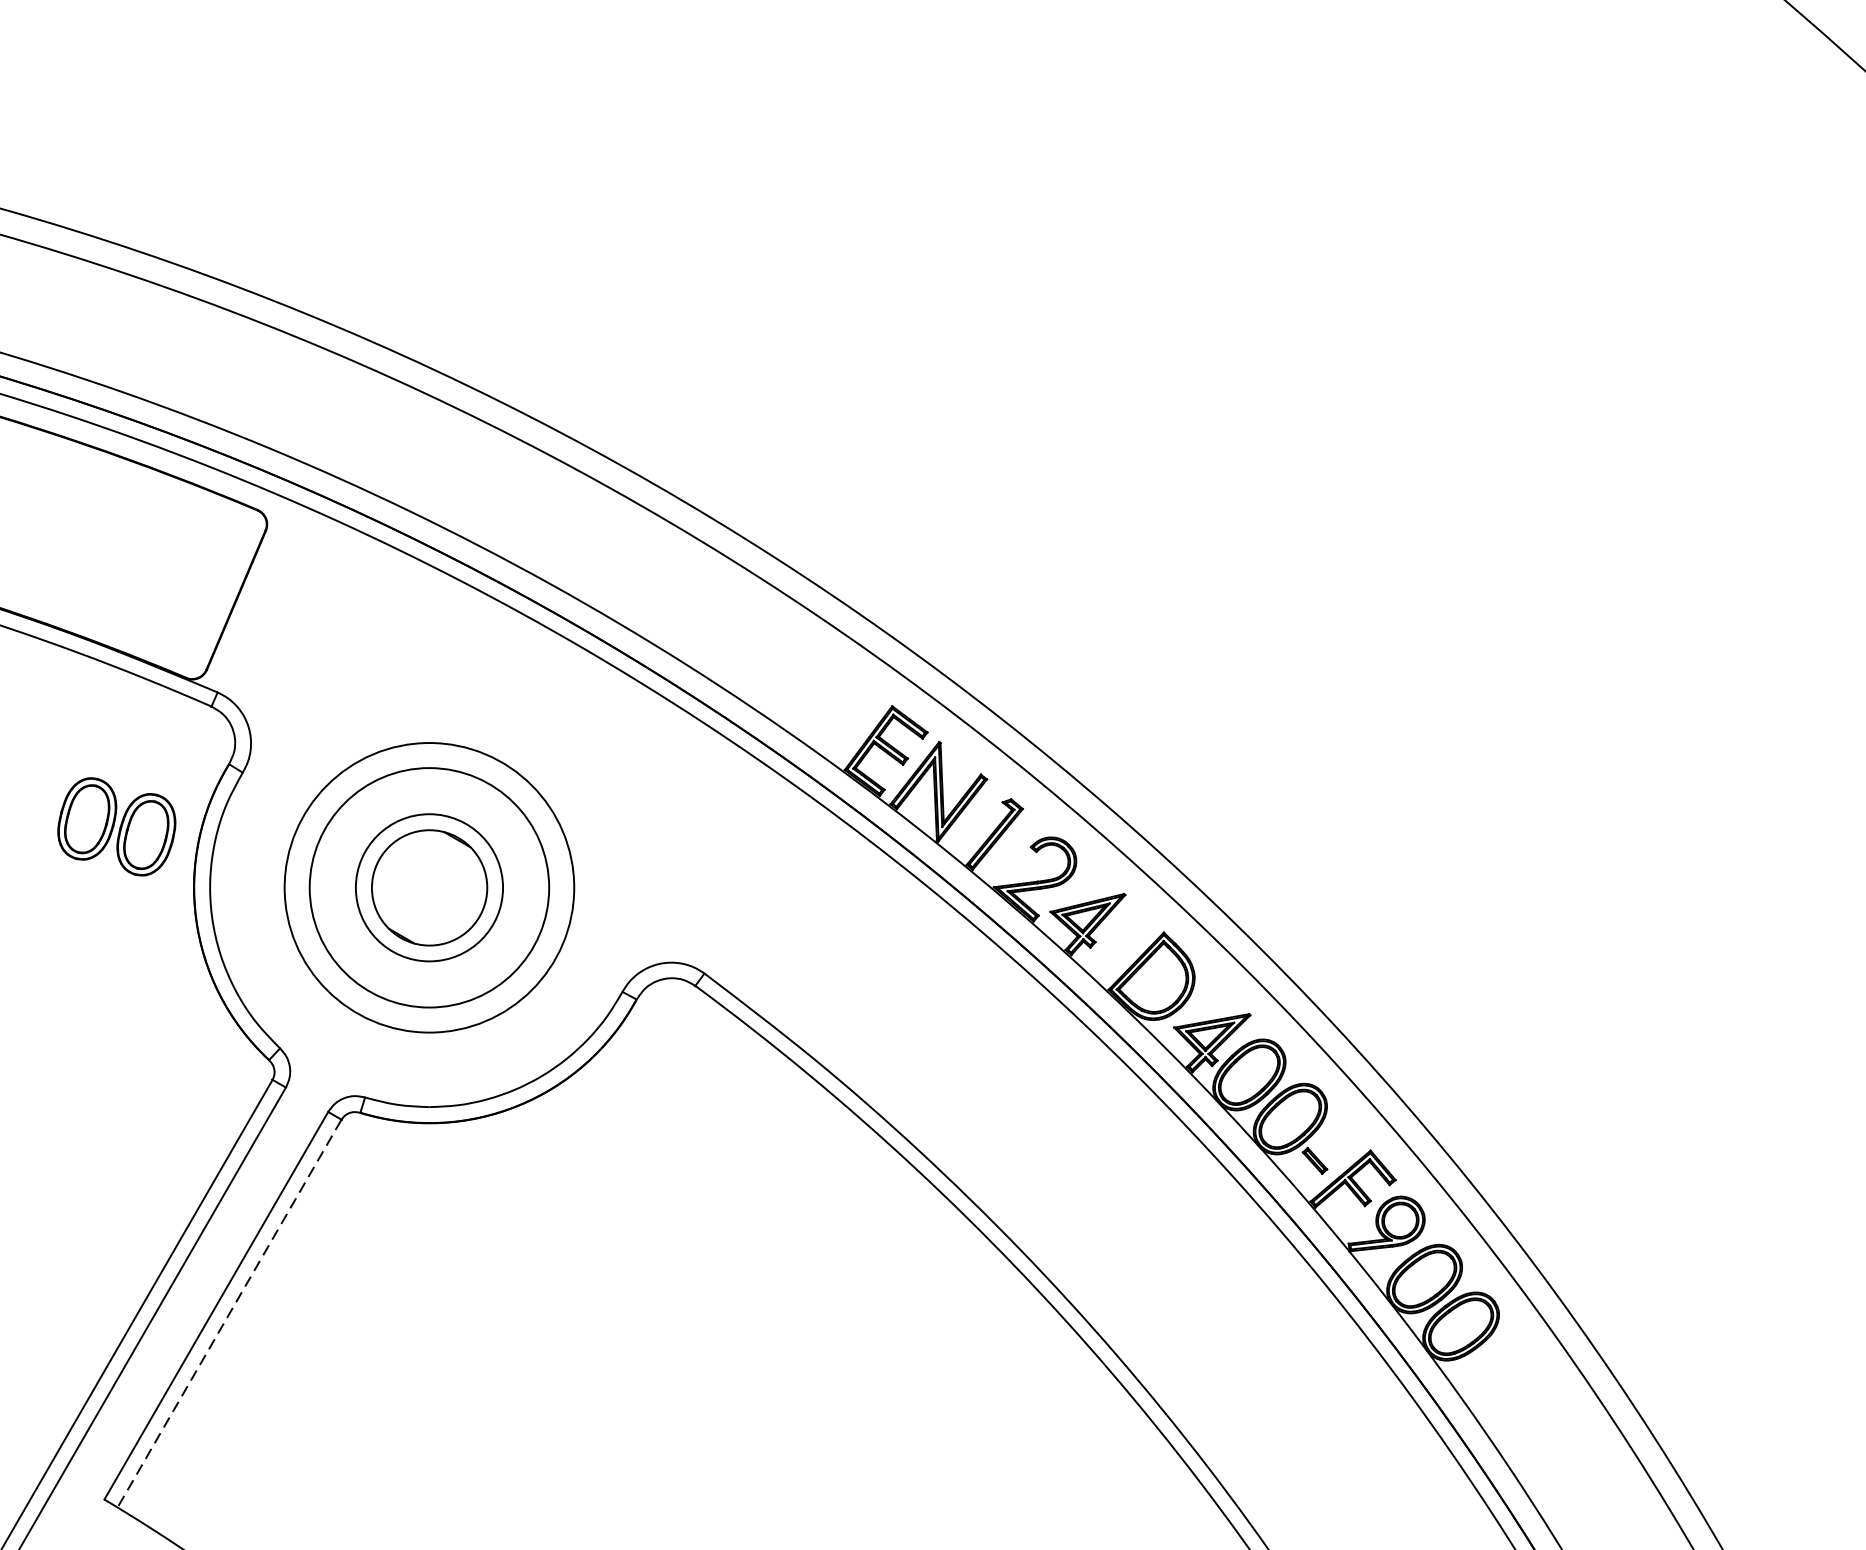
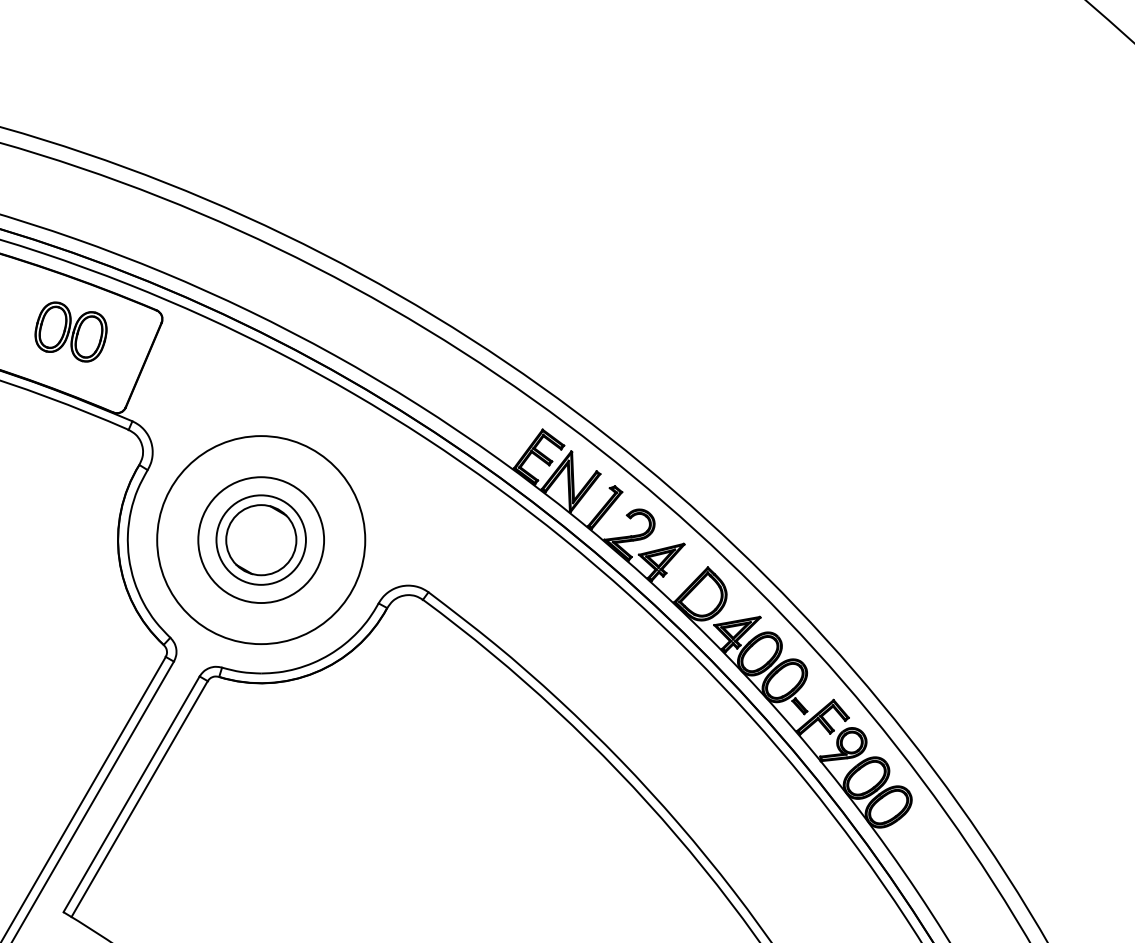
part: (115, 825) -> (70, 331), moved
circle: (429, 888) -> (261, 540), size x0.71
circle: (429, 888) -> (261, 540), size x1.43
line: (229, 1314) -> (139, 799), dashed -> solid

